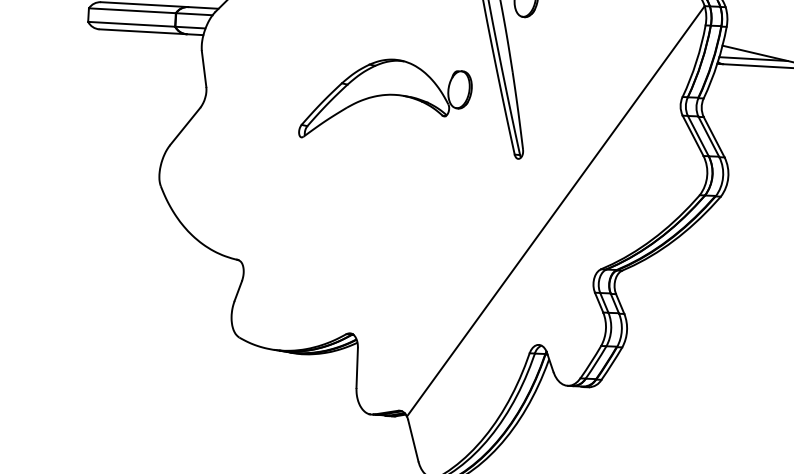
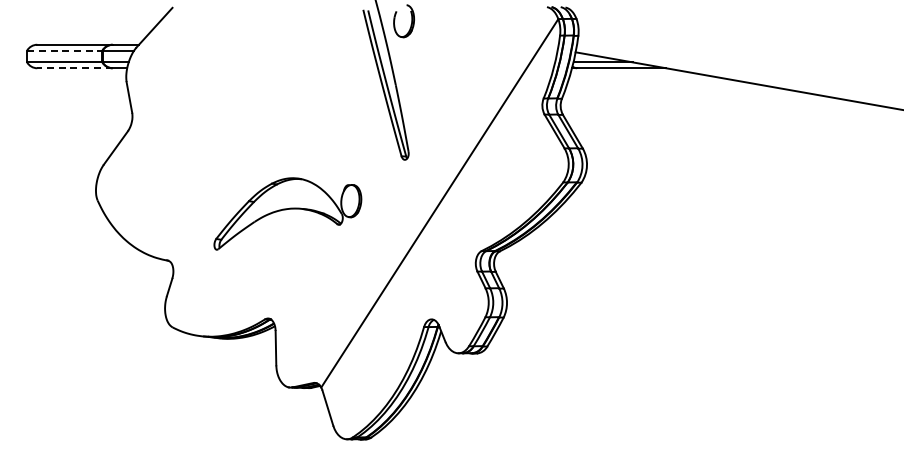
line: (132, 10) -> (64, 50), solid -> dashed
line: (142, 32) -> (74, 68), solid -> dashed
part: (385, 100) -> (287, 213), moved

